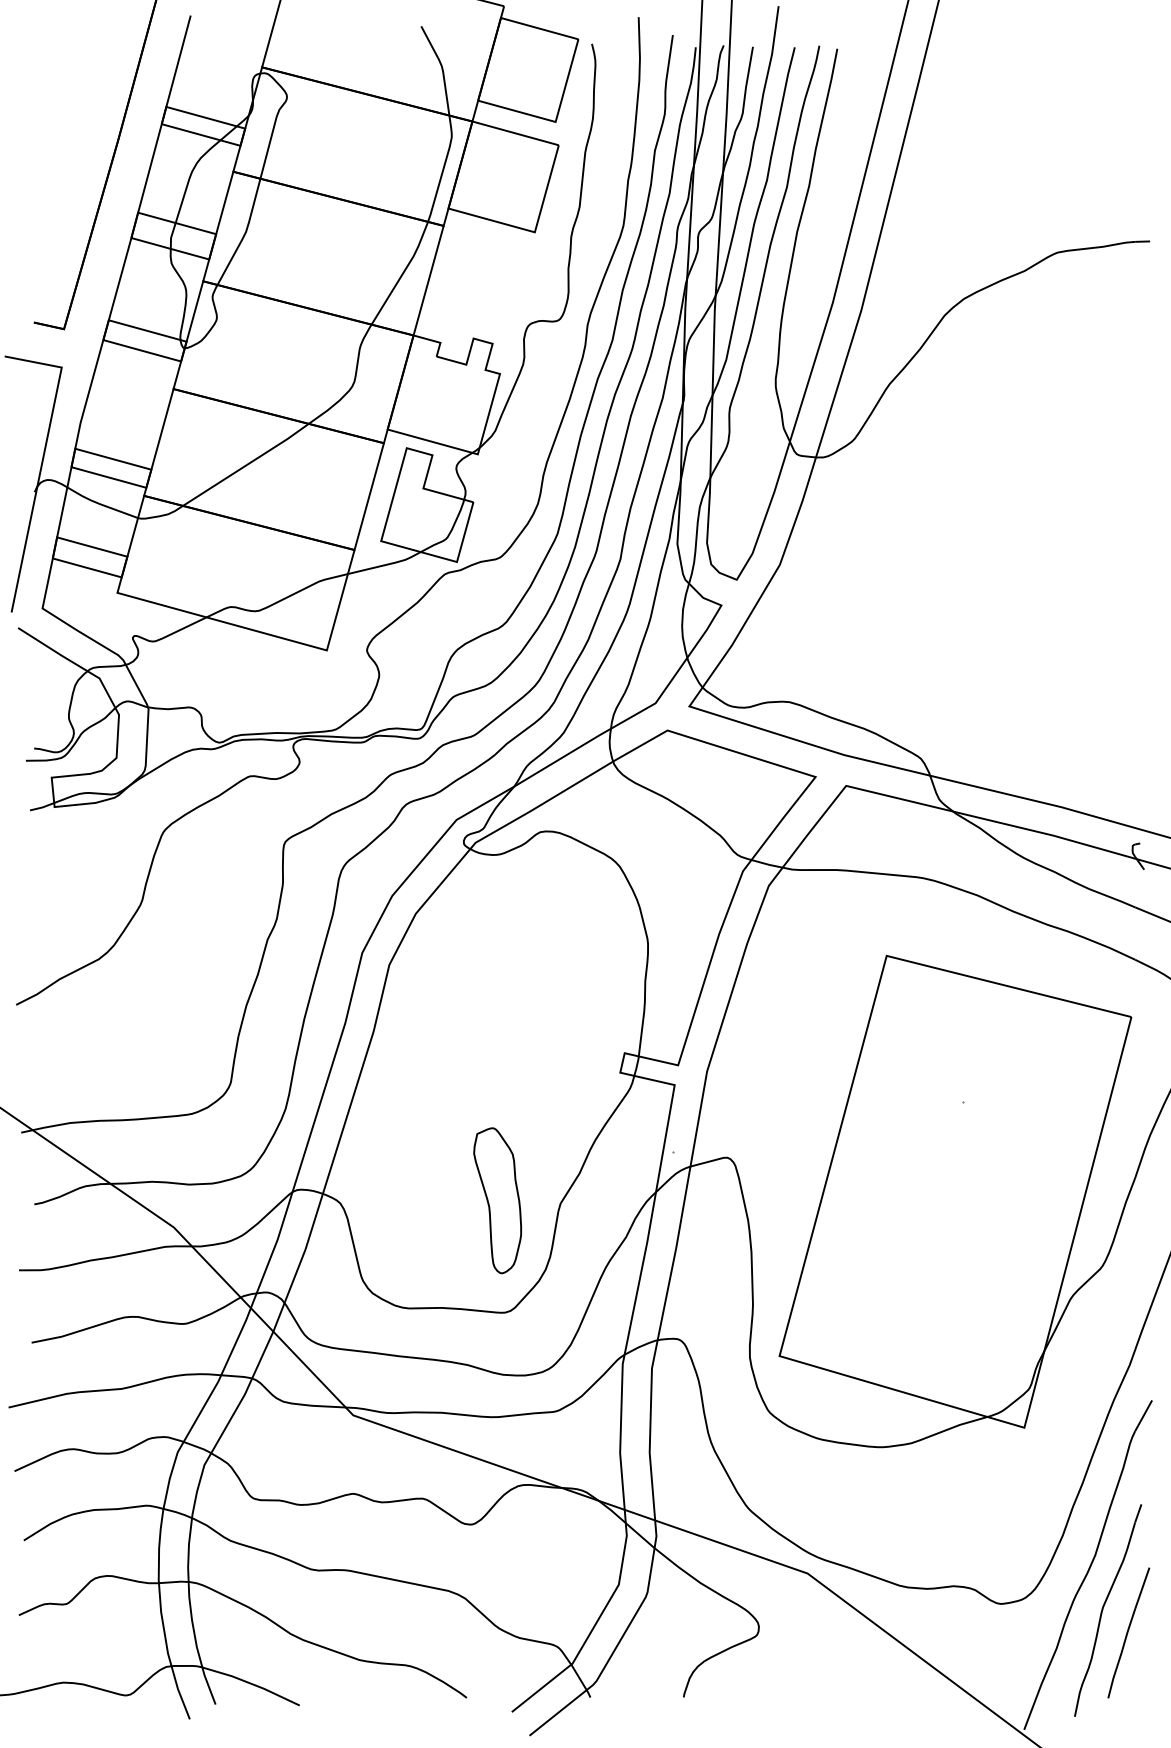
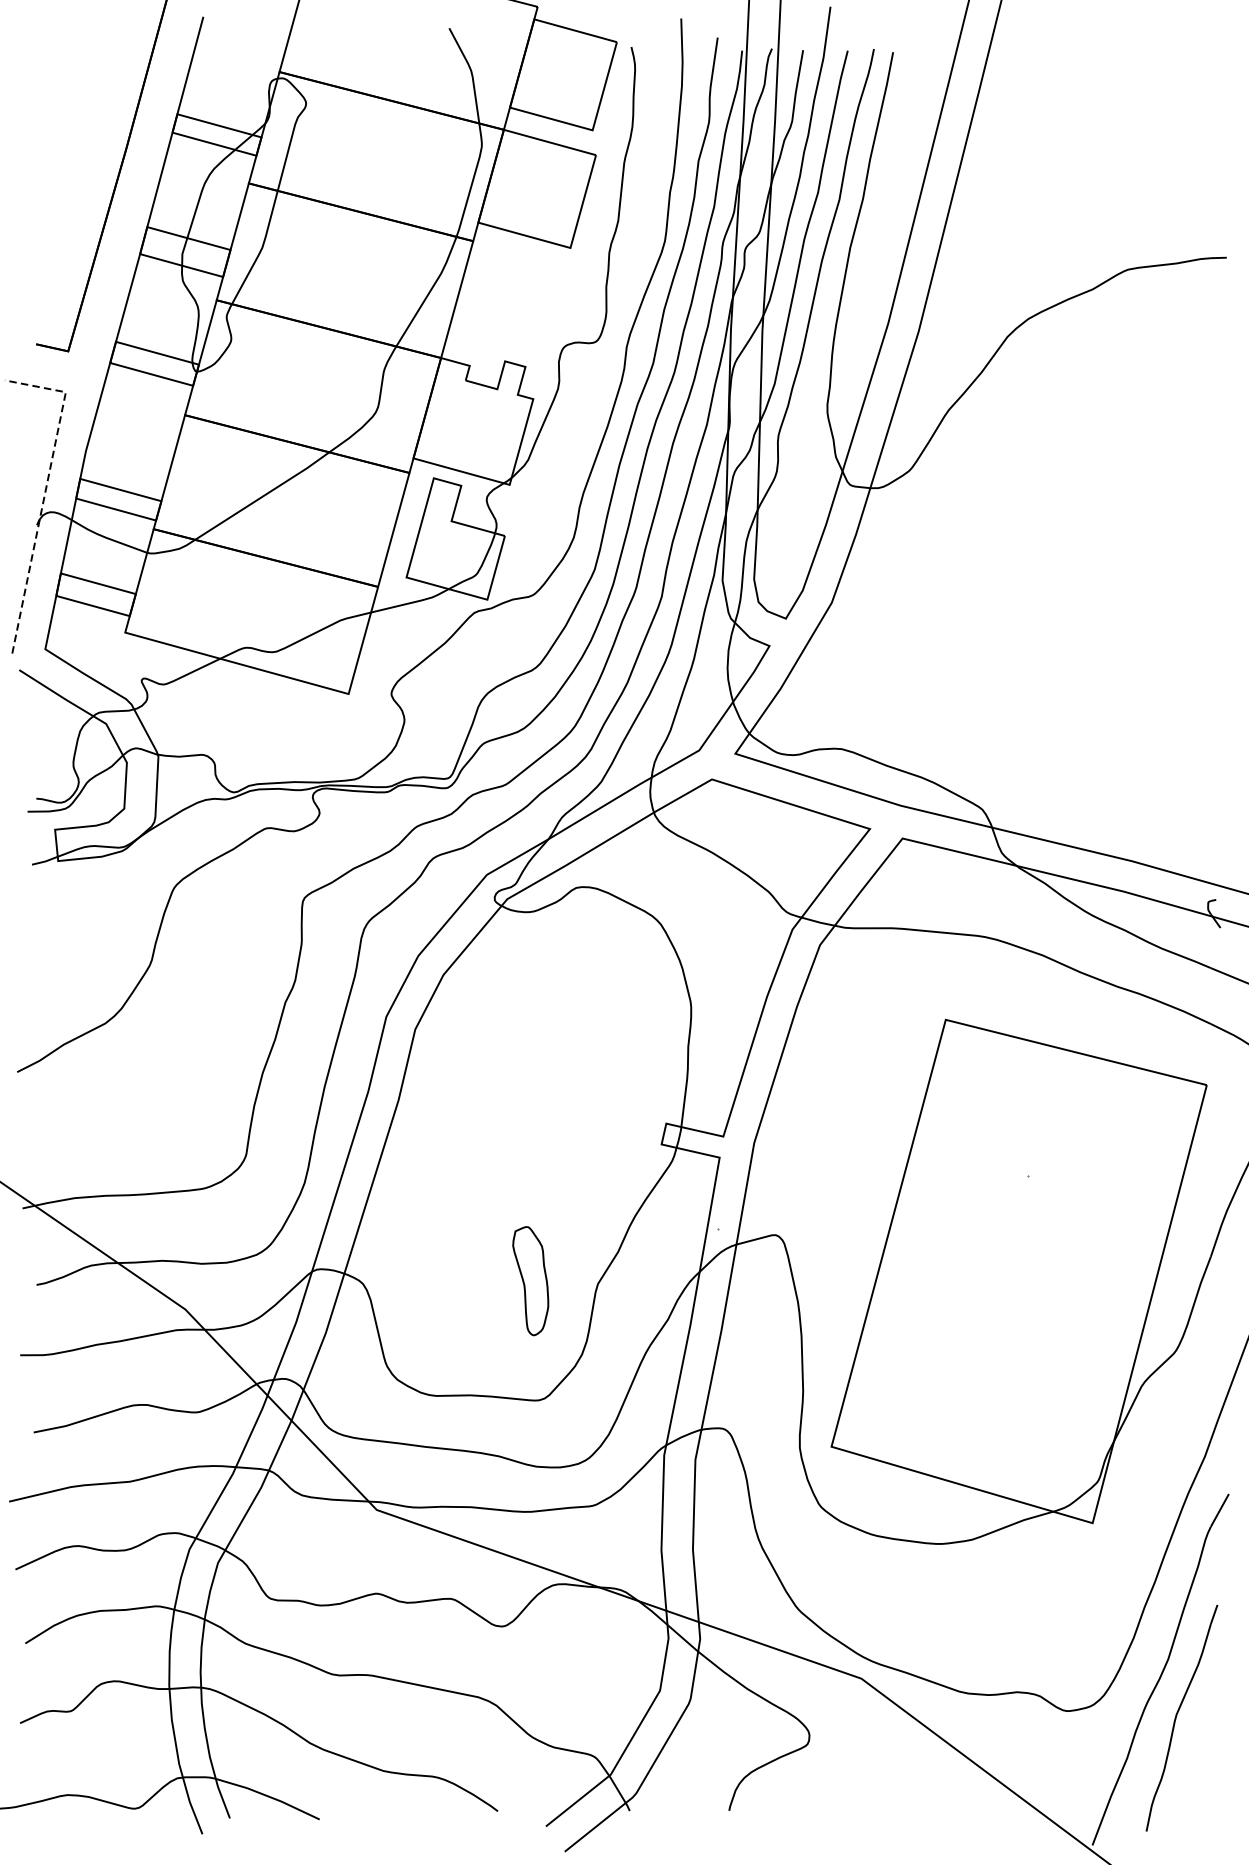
line: (42, 460) -> (45, 491), solid -> dashed
part: (497, 1200) -> (530, 1280), size x0.7
part: (1128, 1632) -> (1203, 1741), removed

